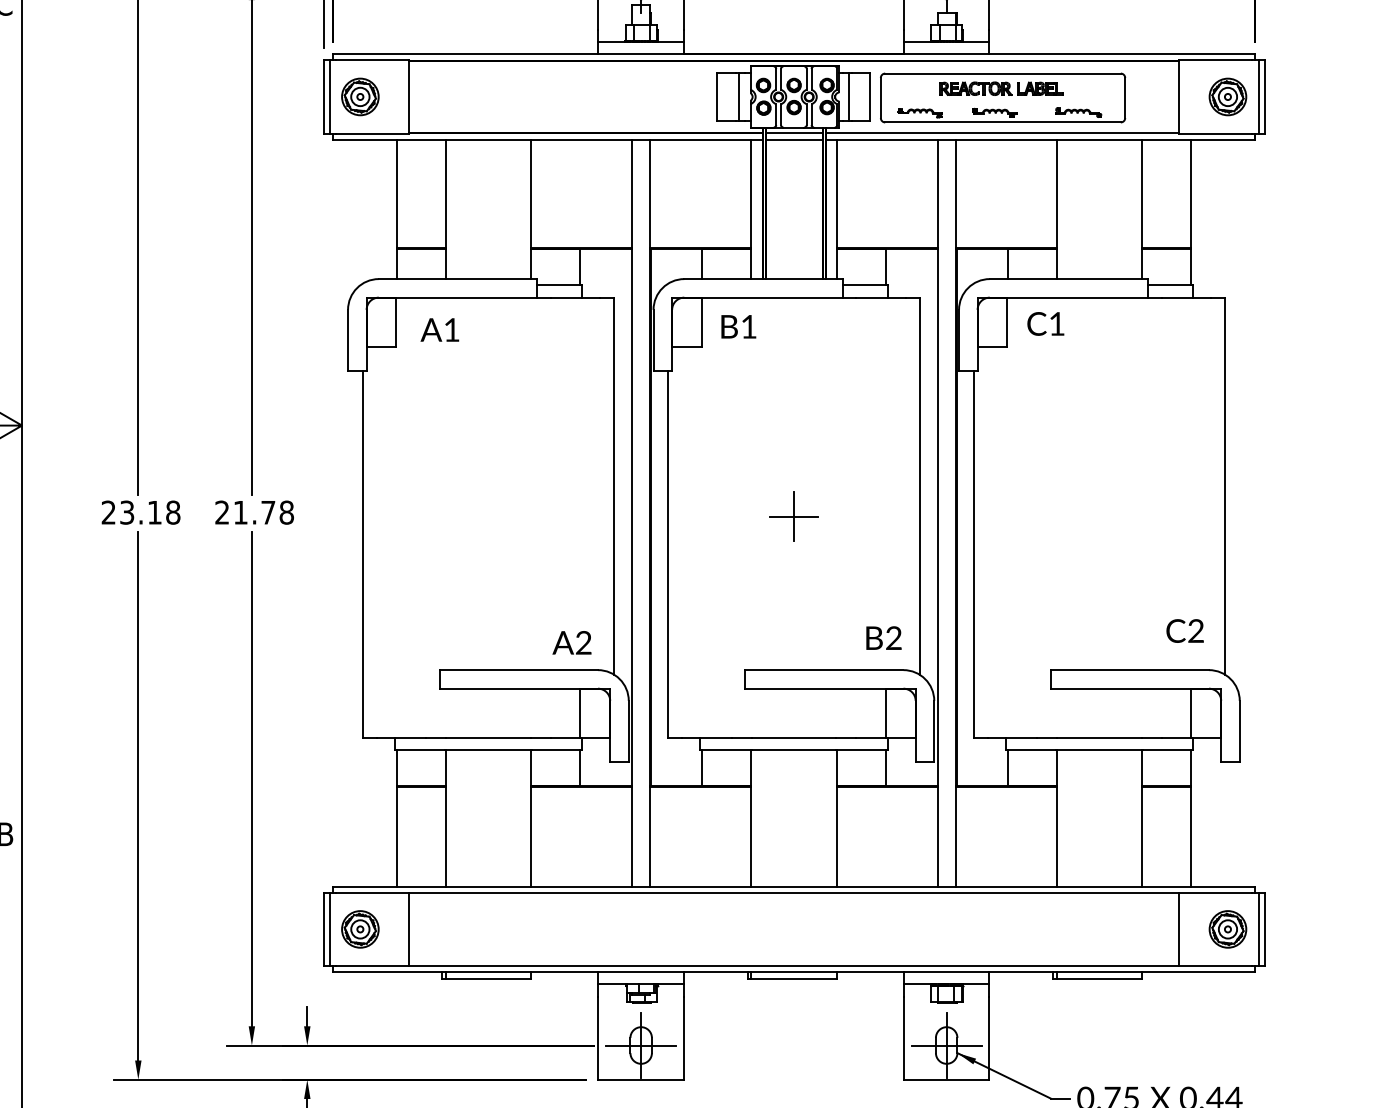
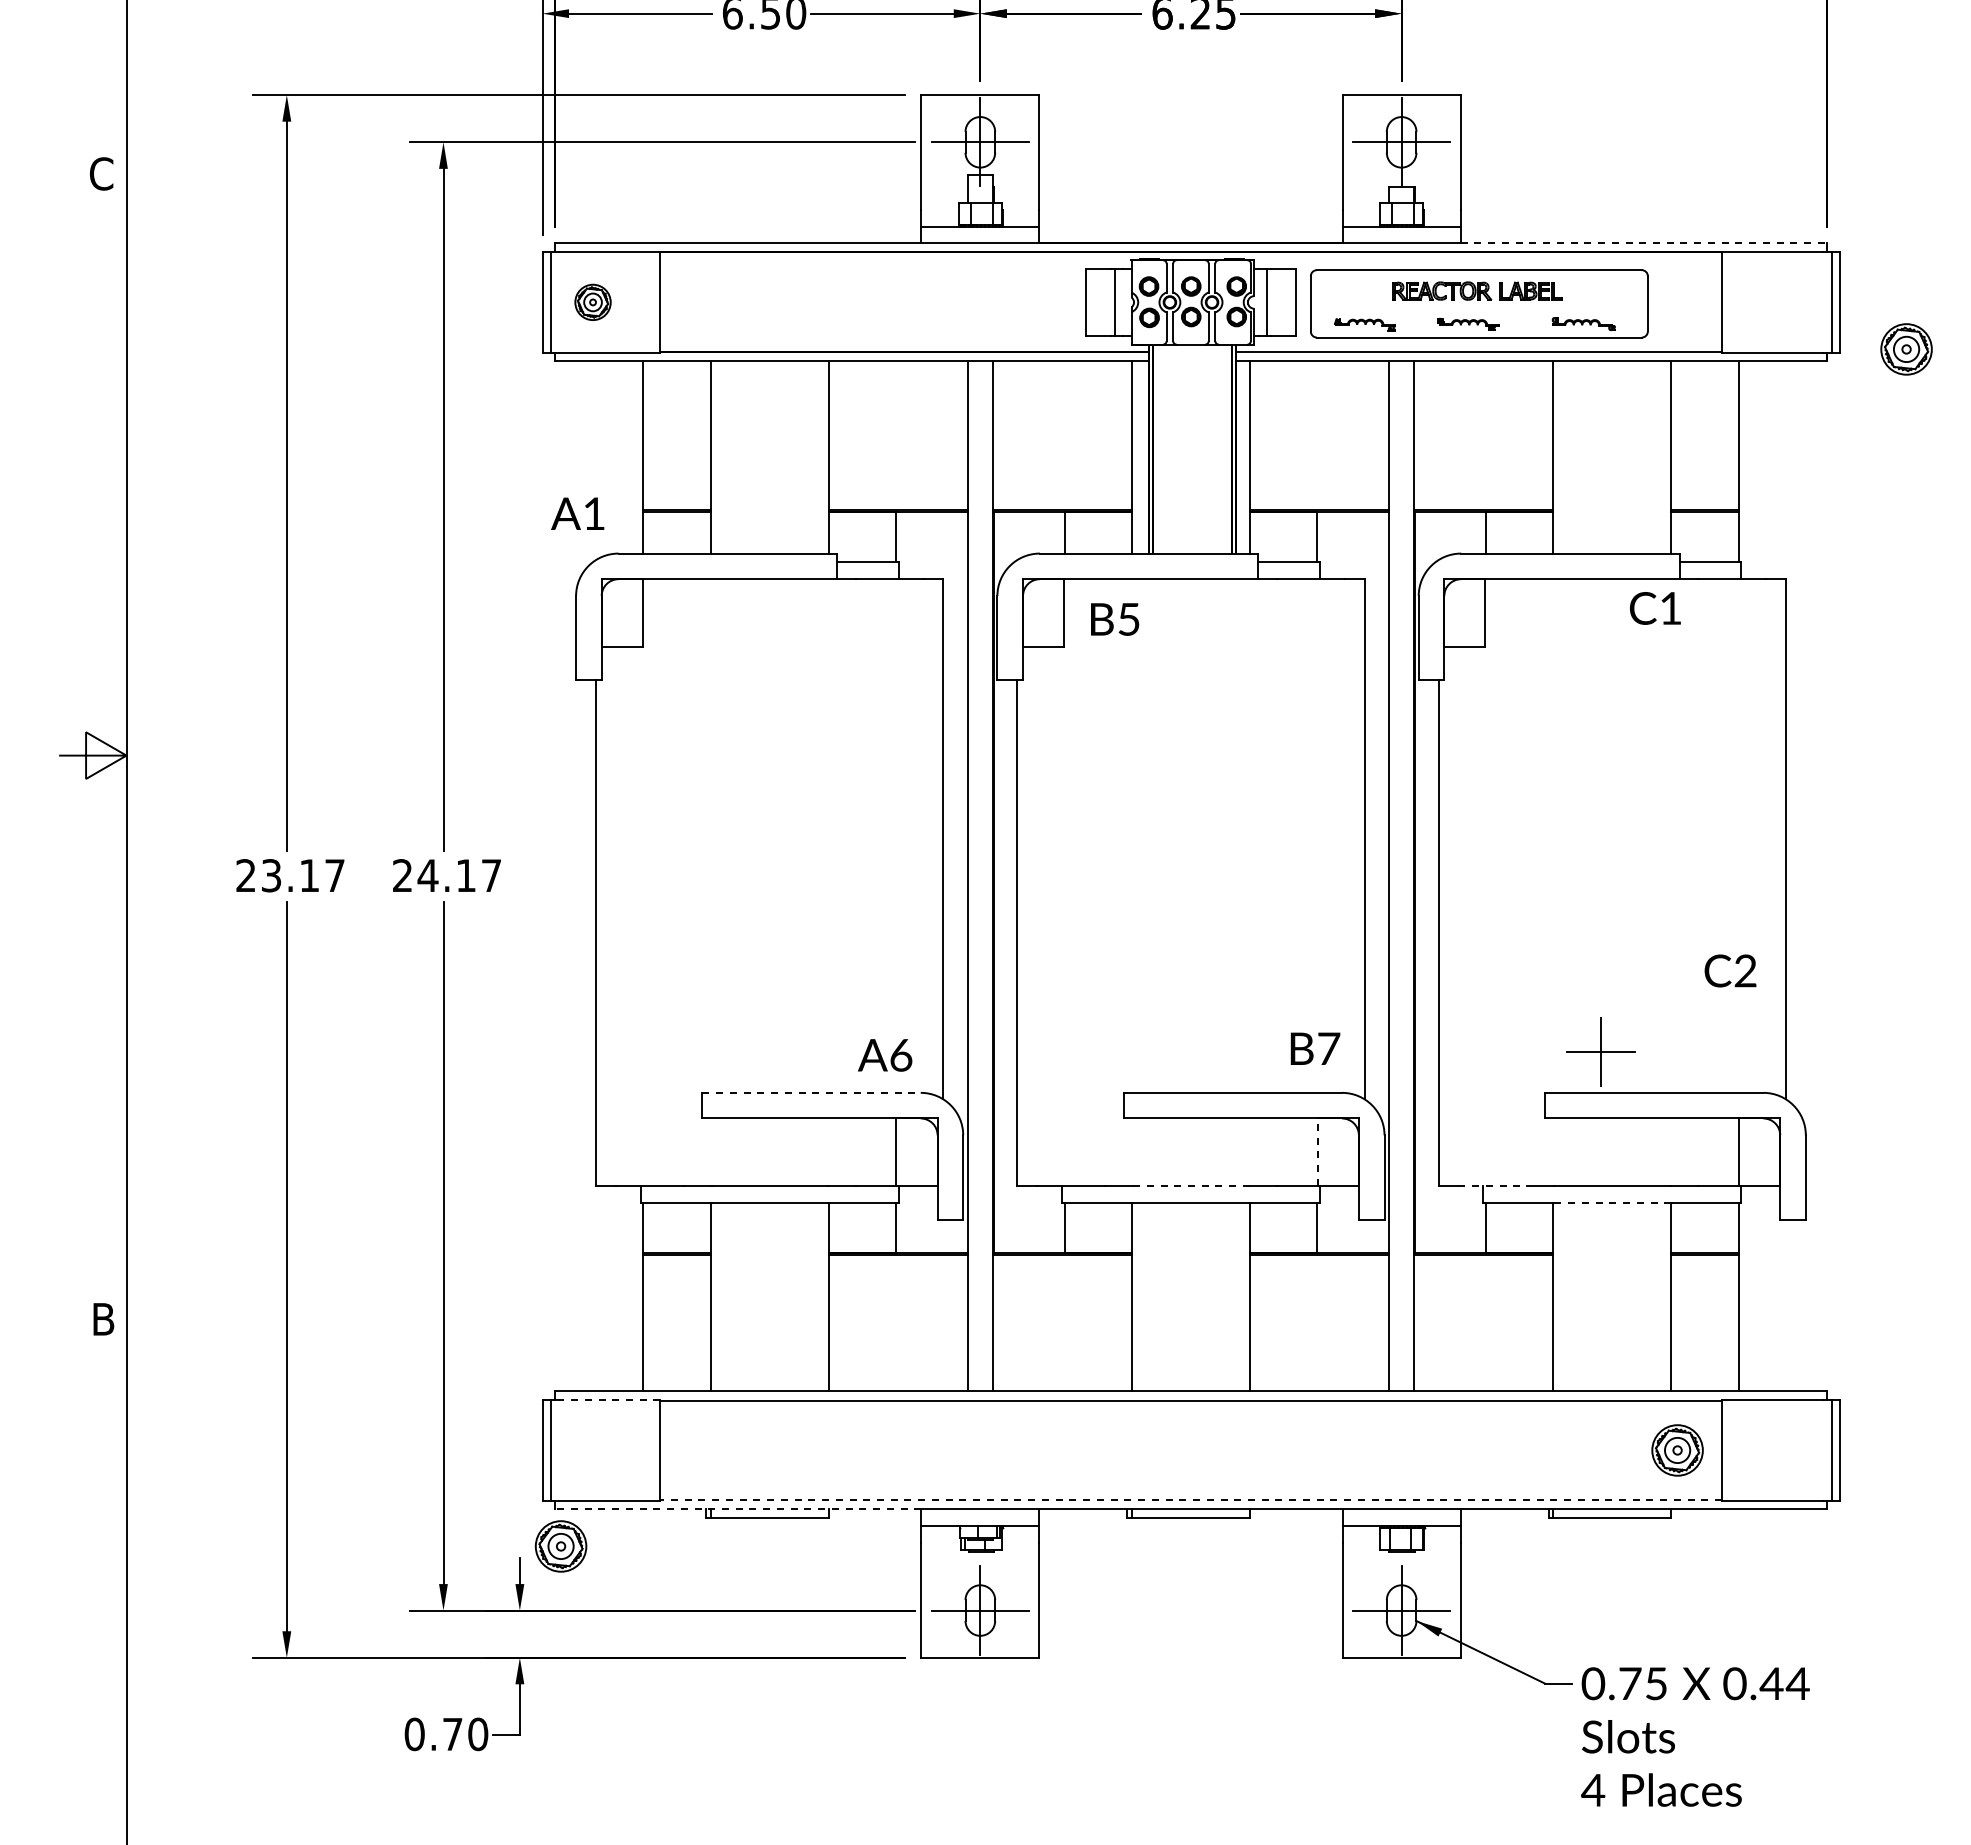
line: (1122, 54) -> (1644, 243), solid -> dashed
part: (359, 97) -> (592, 302), size x0.7
part: (1227, 97) -> (1906, 349), moved
line: (794, 133) -> (1191, 352), removed
line: (794, 139) -> (1191, 361), removed
text: (1045, 323) -> (1655, 608), moved
text: (748, 326) -> (1128, 619), B1 -> B5
text: (439, 329) -> (577, 513), moved
text: (172, 512) -> (334, 875), 23.18 -> 23.17
text: (263, 512) -> (459, 875), 21.78 -> 24.17
part: (793, 516) -> (1600, 1051), moved
text: (1185, 630) -> (1730, 970), moved
text: (894, 637) -> (1329, 1048), B2 -> B7
text: (584, 642) -> (901, 1054), A2 -> A6
line: (519, 669) -> (812, 1092), solid -> dashed
line: (885, 713) -> (1317, 1152), solid -> dashed
line: (794, 737) -> (1191, 1185), solid -> dashed
line: (1013, 737) -> (1493, 1185), solid -> dashed
line: (1099, 749) -> (1612, 1202), solid -> dashed
line: (372, 892) -> (609, 1399), solid -> dashed
part: (359, 929) -> (560, 1546), moved
part: (1227, 929) -> (1677, 1450), moved
line: (794, 965) -> (1191, 1500), solid -> dashed
line: (465, 972) -> (737, 1509), solid -> dashed

